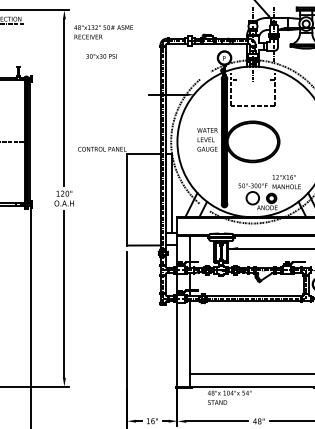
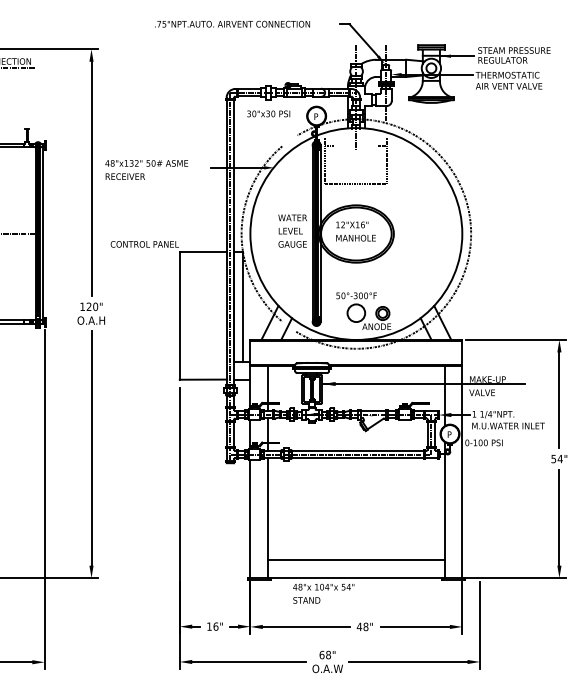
text: (103, 31) -> (146, 169), moved
text: (101, 56) -> (268, 113), moved
text: (286, 182) -> (355, 231), moved

